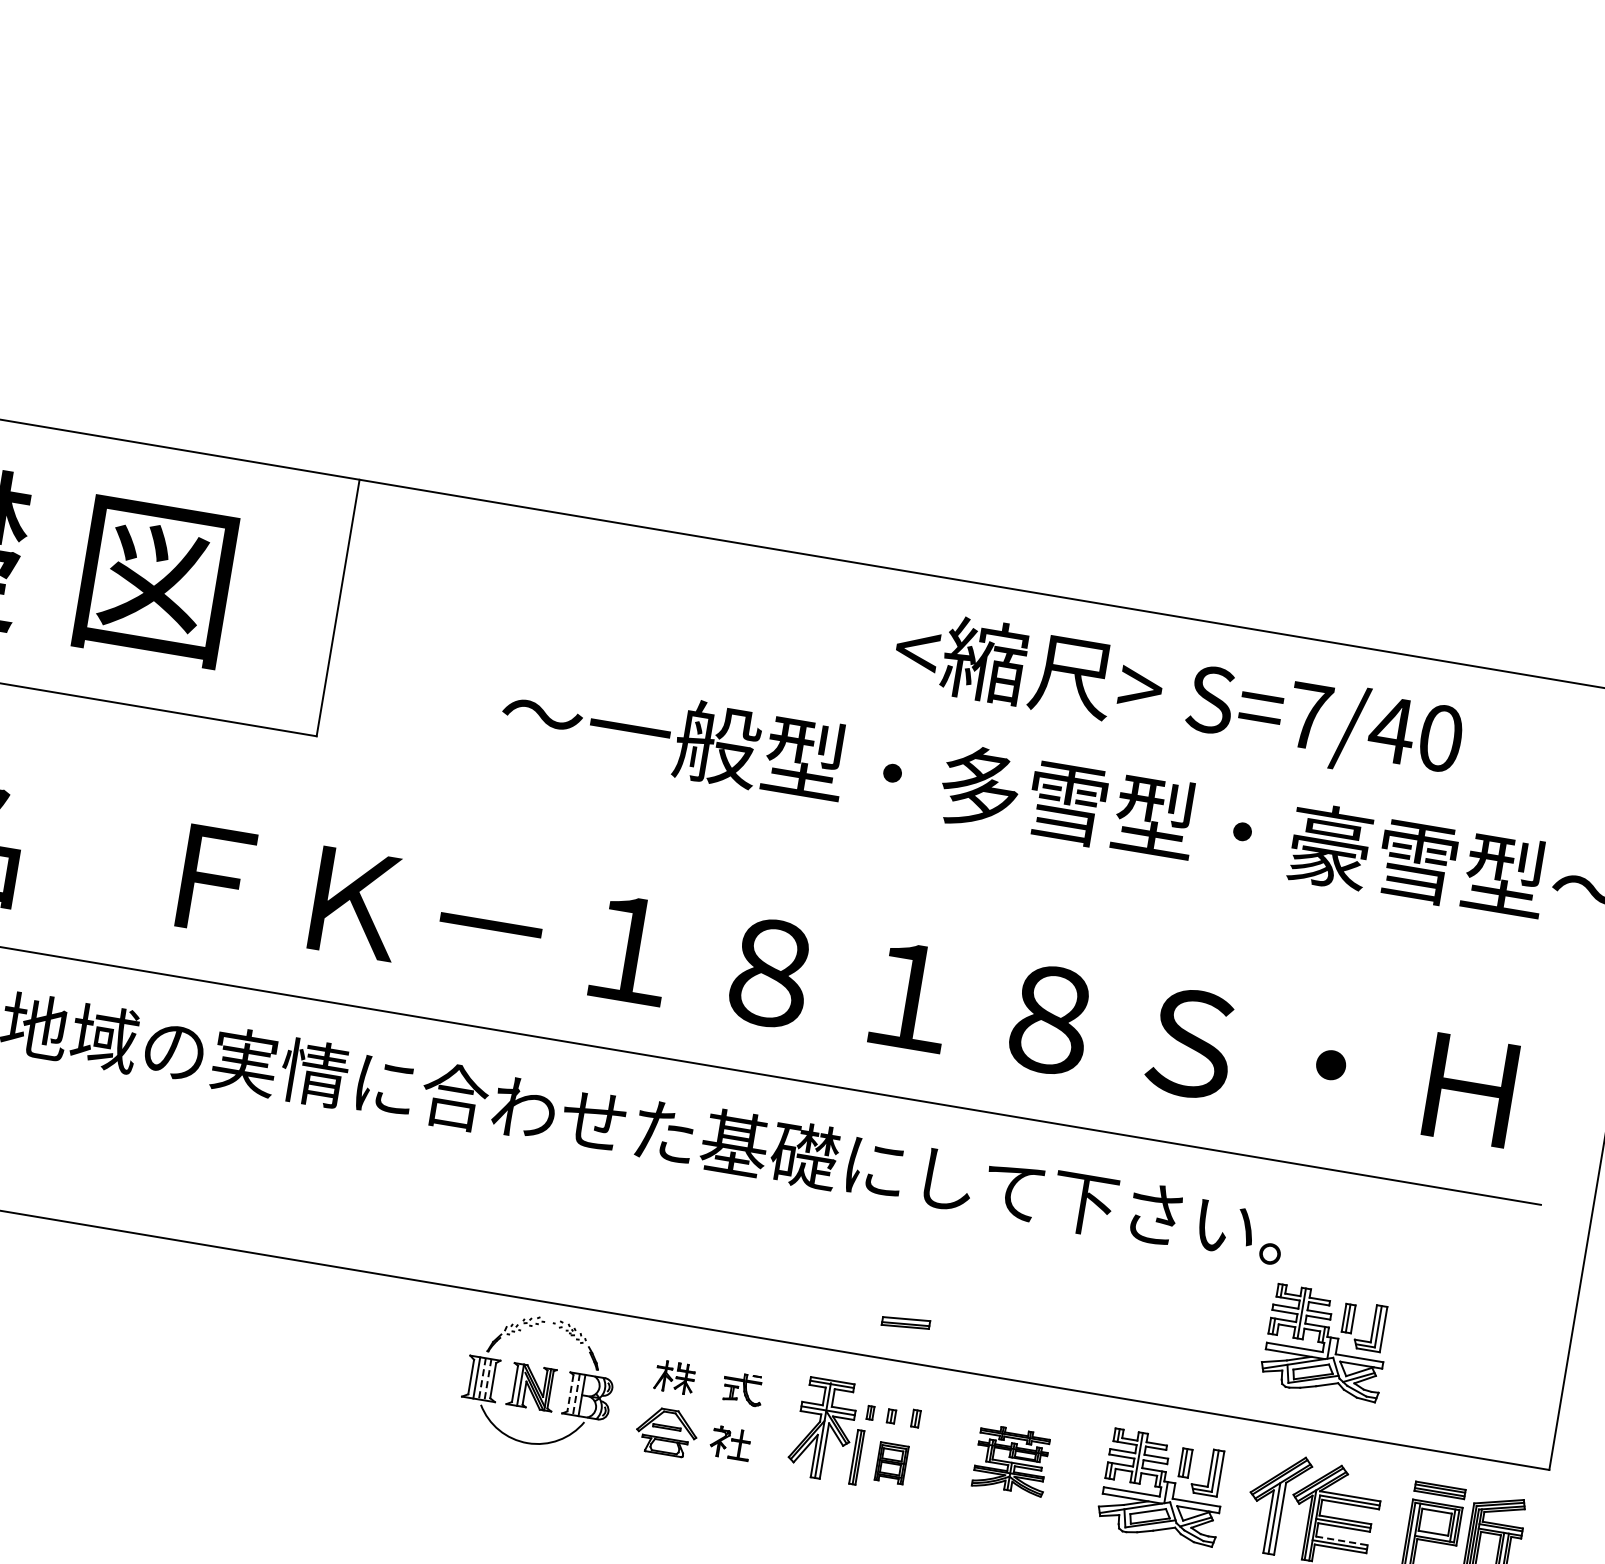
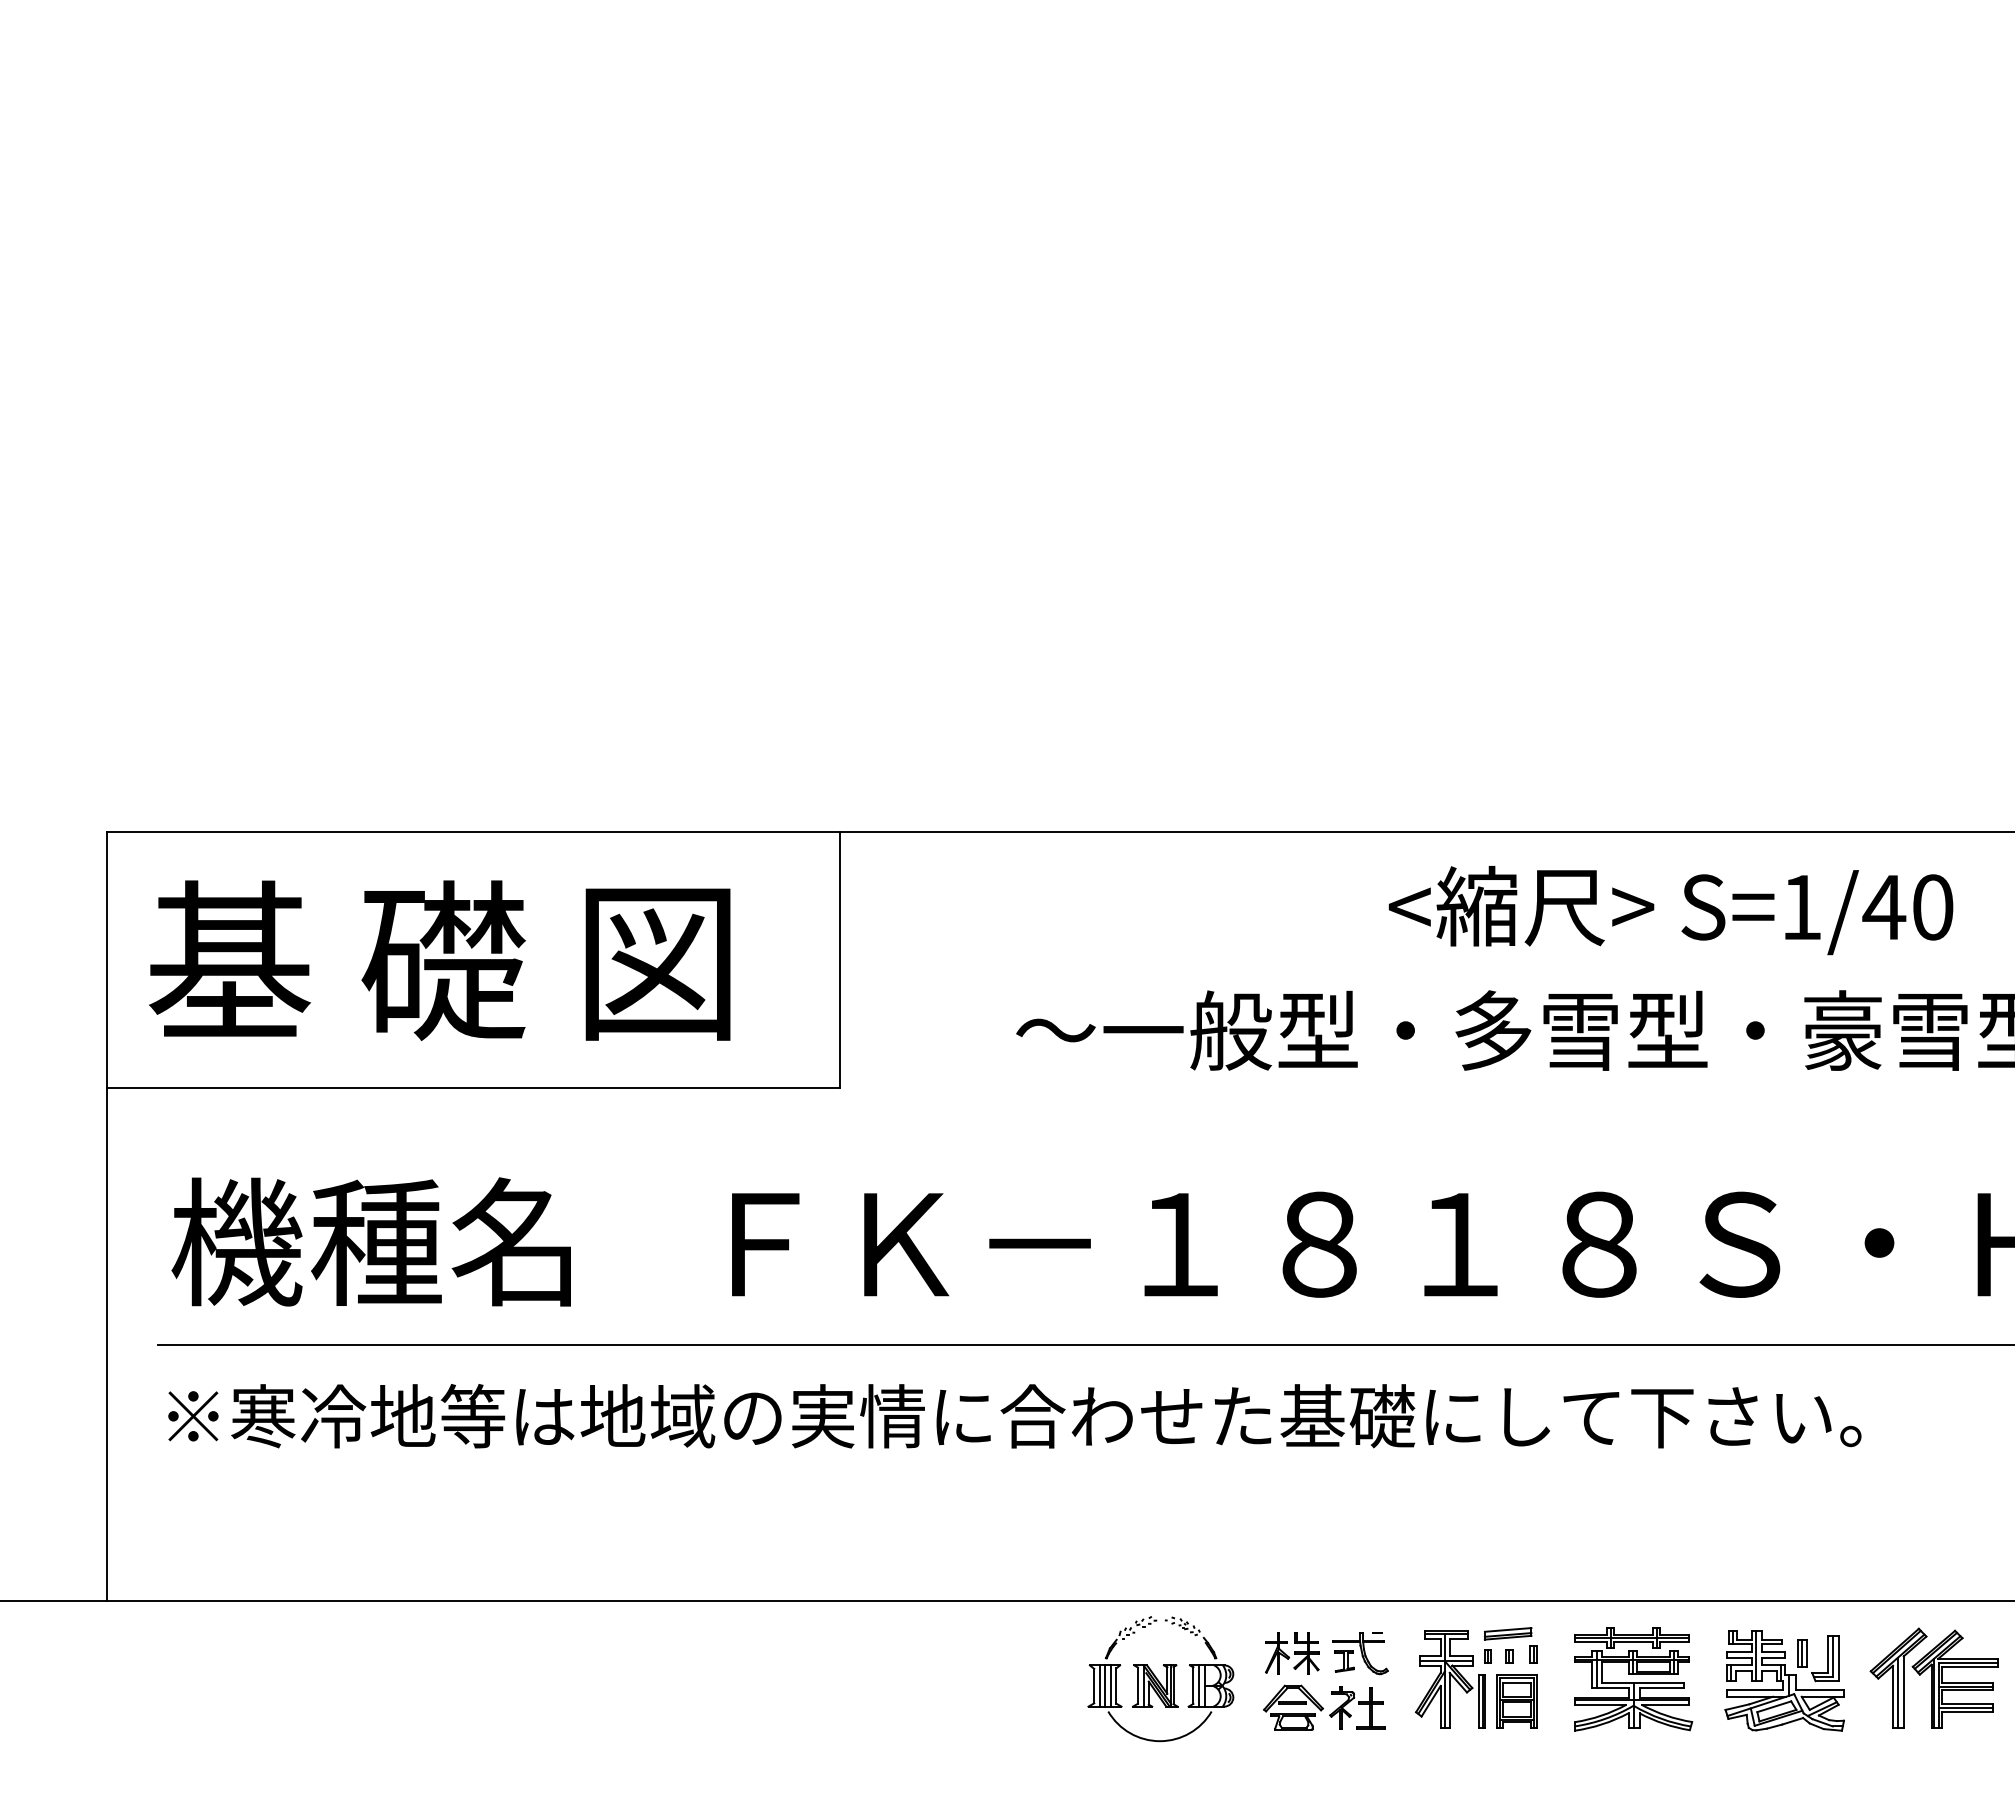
text: (1310, 716) -> (1802, 907), S=7/40 -> S=1/40
part: (906, 1322) -> (1508, 1633), moved
part: (1325, 1342) -> (1919, 1513), removed
part: (675, 1377) -> (1292, 1653), size x1.43
line: (482, 1379) -> (1105, 1686), dashed -> solid
line: (488, 1380) -> (1111, 1686), dashed -> solid
part: (743, 1389) -> (1360, 1653), size x1.43
line: (570, 1394) -> (1193, 1686), dashed -> solid
line: (576, 1395) -> (1199, 1686), dashed -> solid
part: (731, 1442) -> (1357, 1707), size x1.43
part: (1011, 1460) -> (1633, 1679), size x1.67
part: (891, 1463) -> (1516, 1701), size x1.43
line: (1342, 1540) -> (1967, 1703), dashed -> solid

